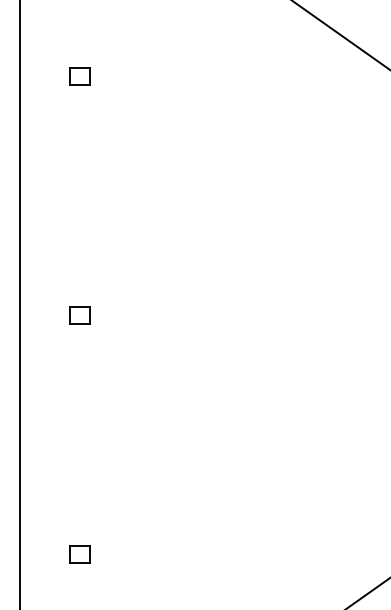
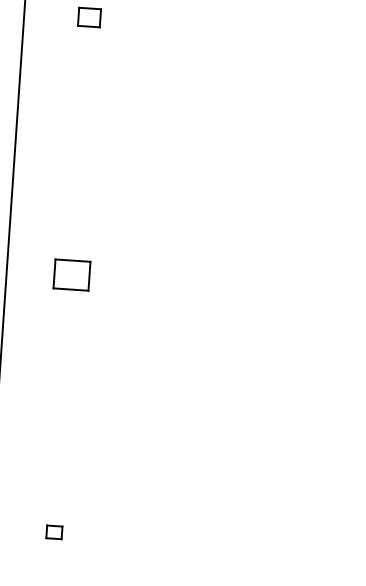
part: (79, 315) -> (71, 274), size x1.6
part: (79, 554) -> (53, 532), size x0.7

